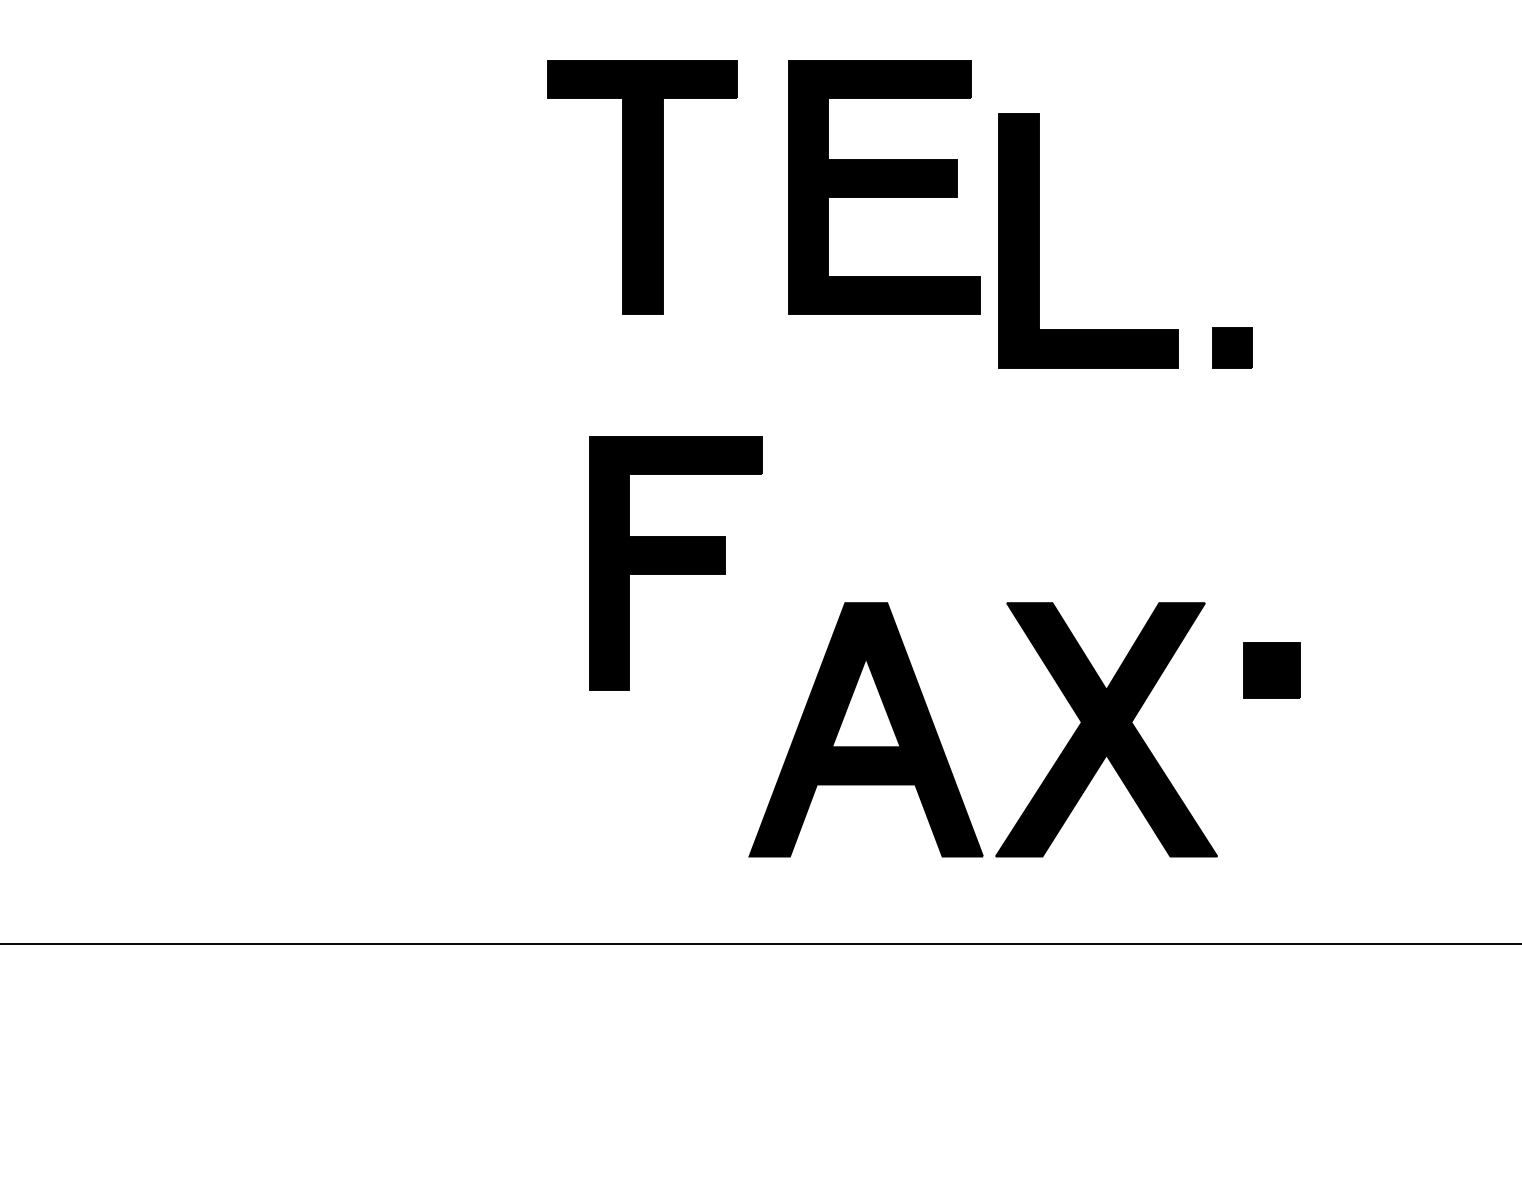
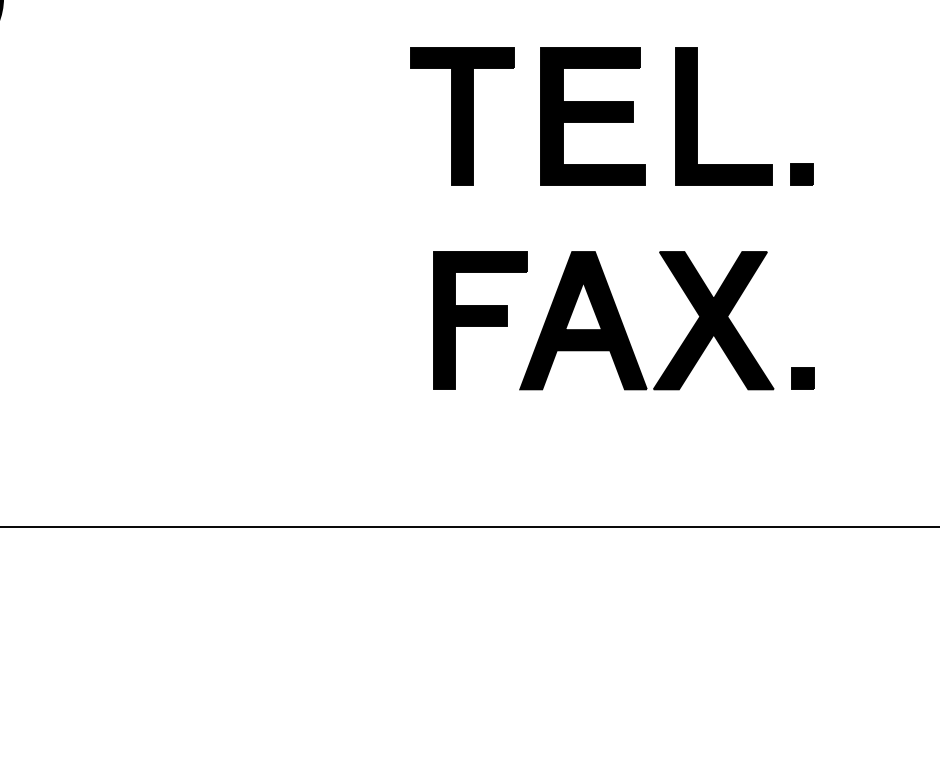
part: (1039, 240) -> (697, 116), moved
part: (1270, 670) -> (802, 378), size x0.71
part: (943, 746) -> (625, 329), moved

